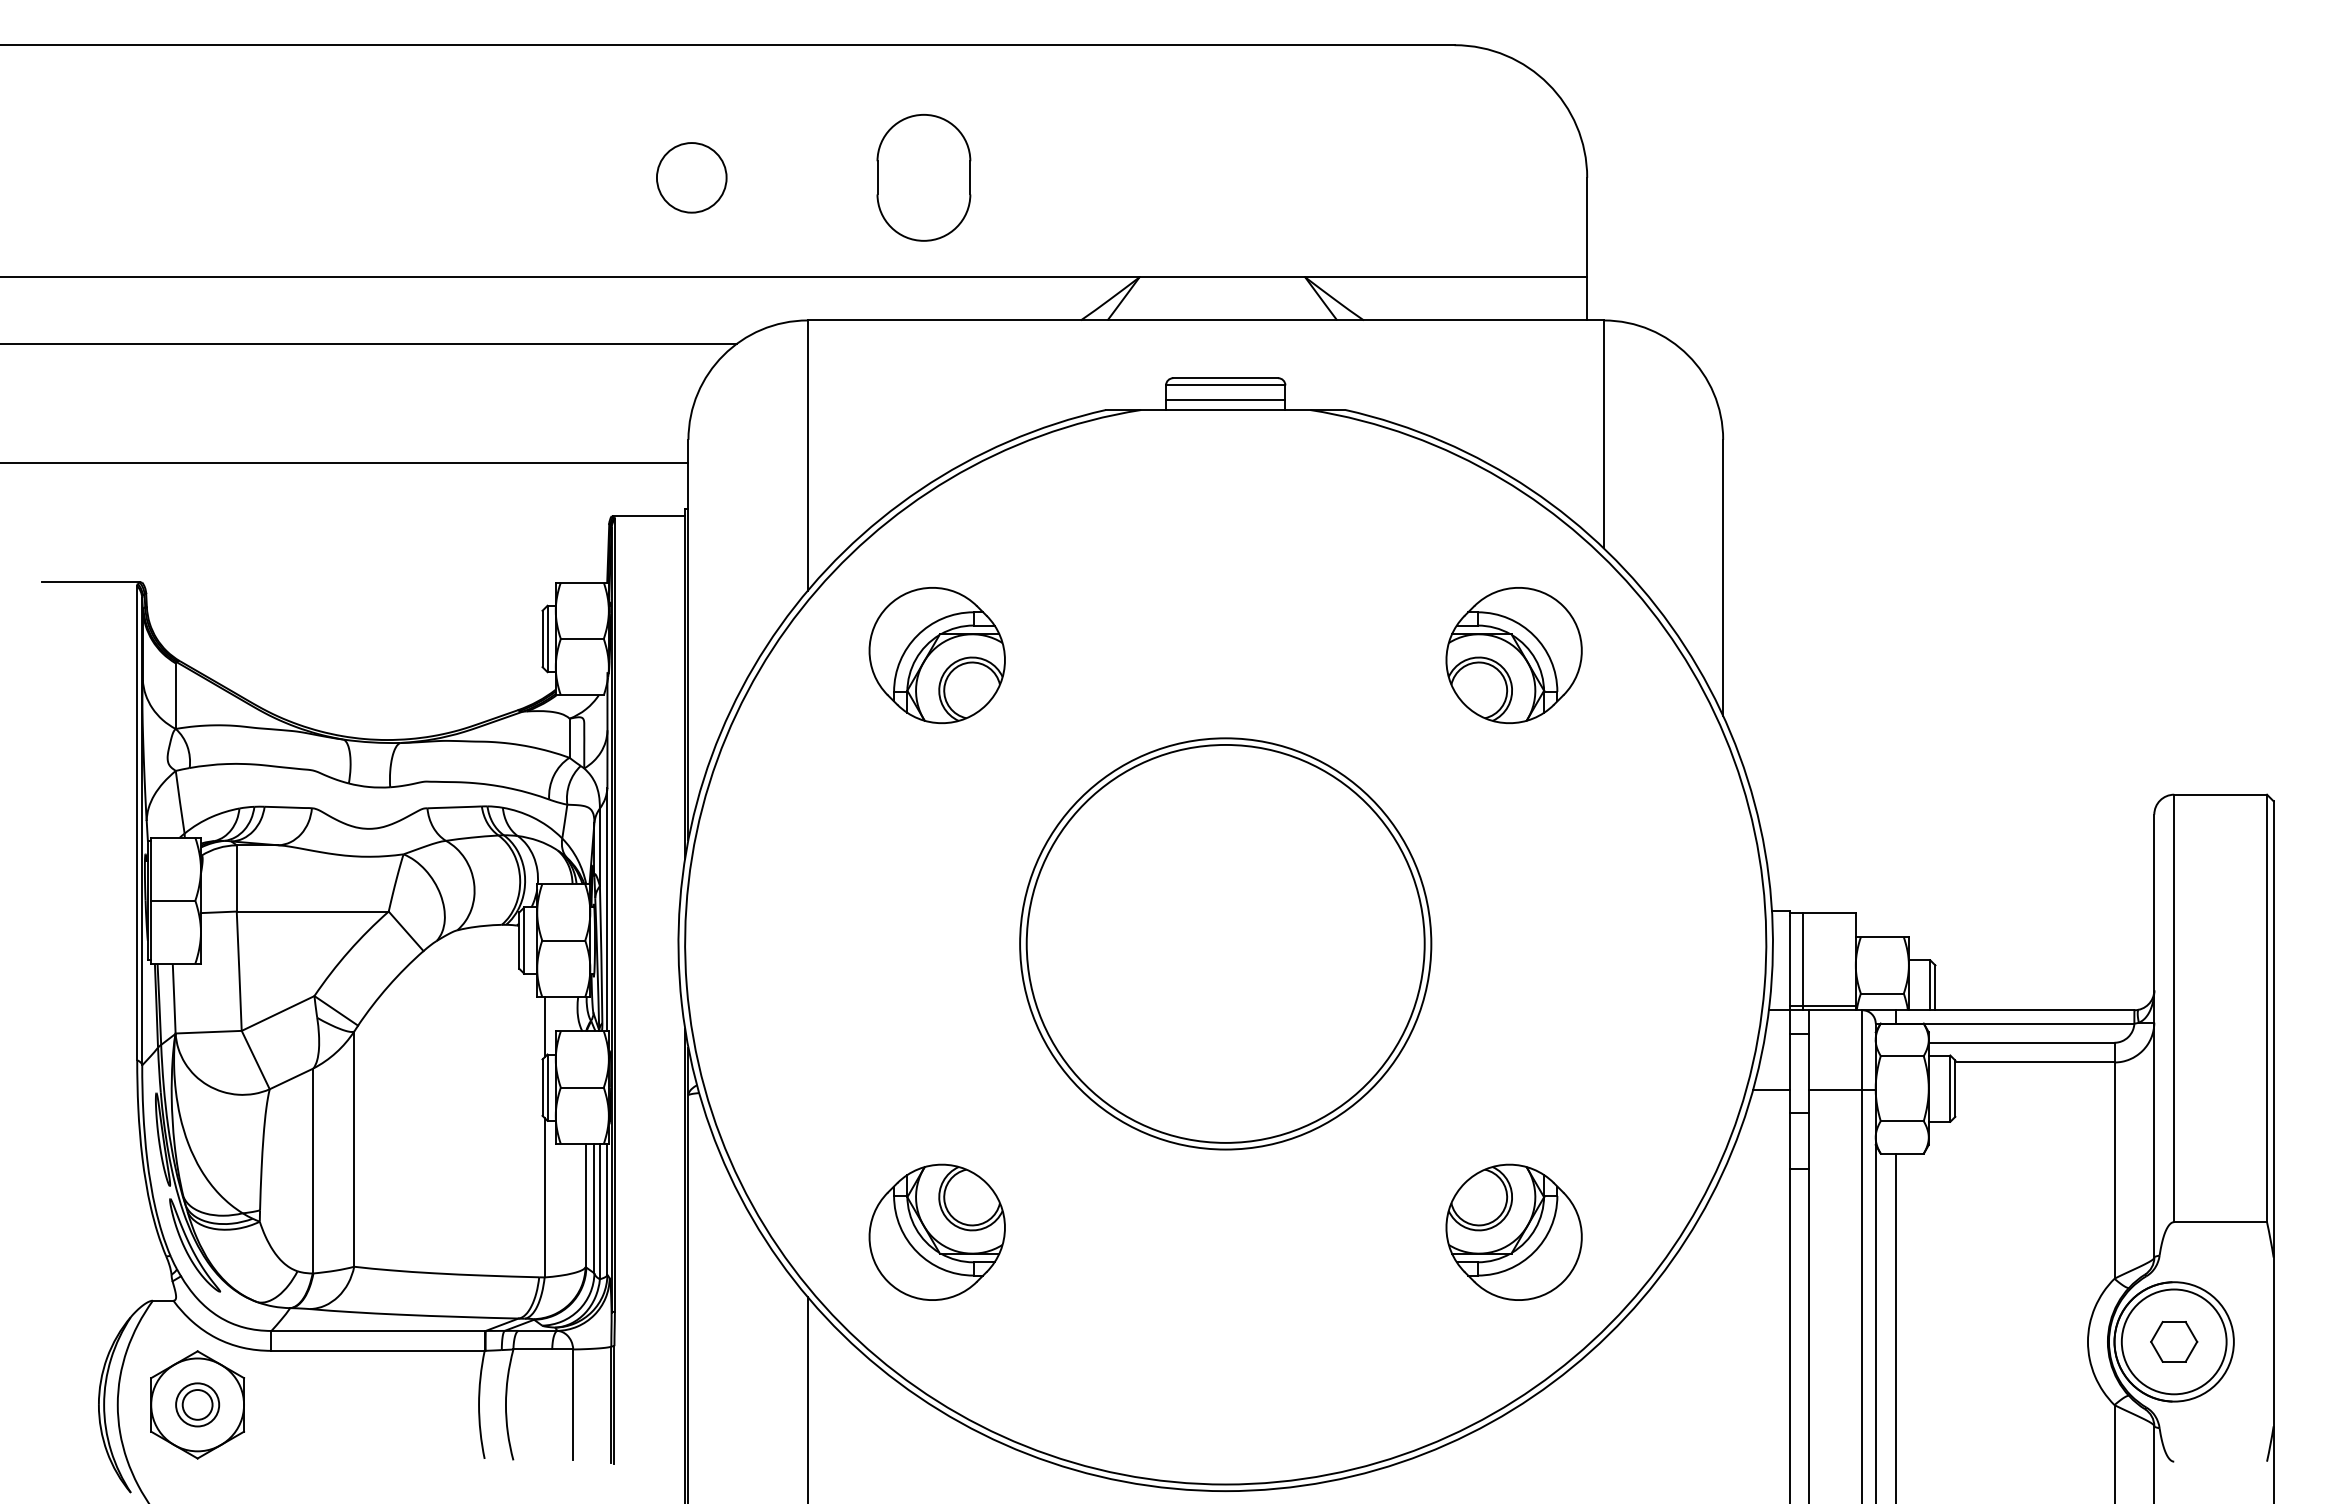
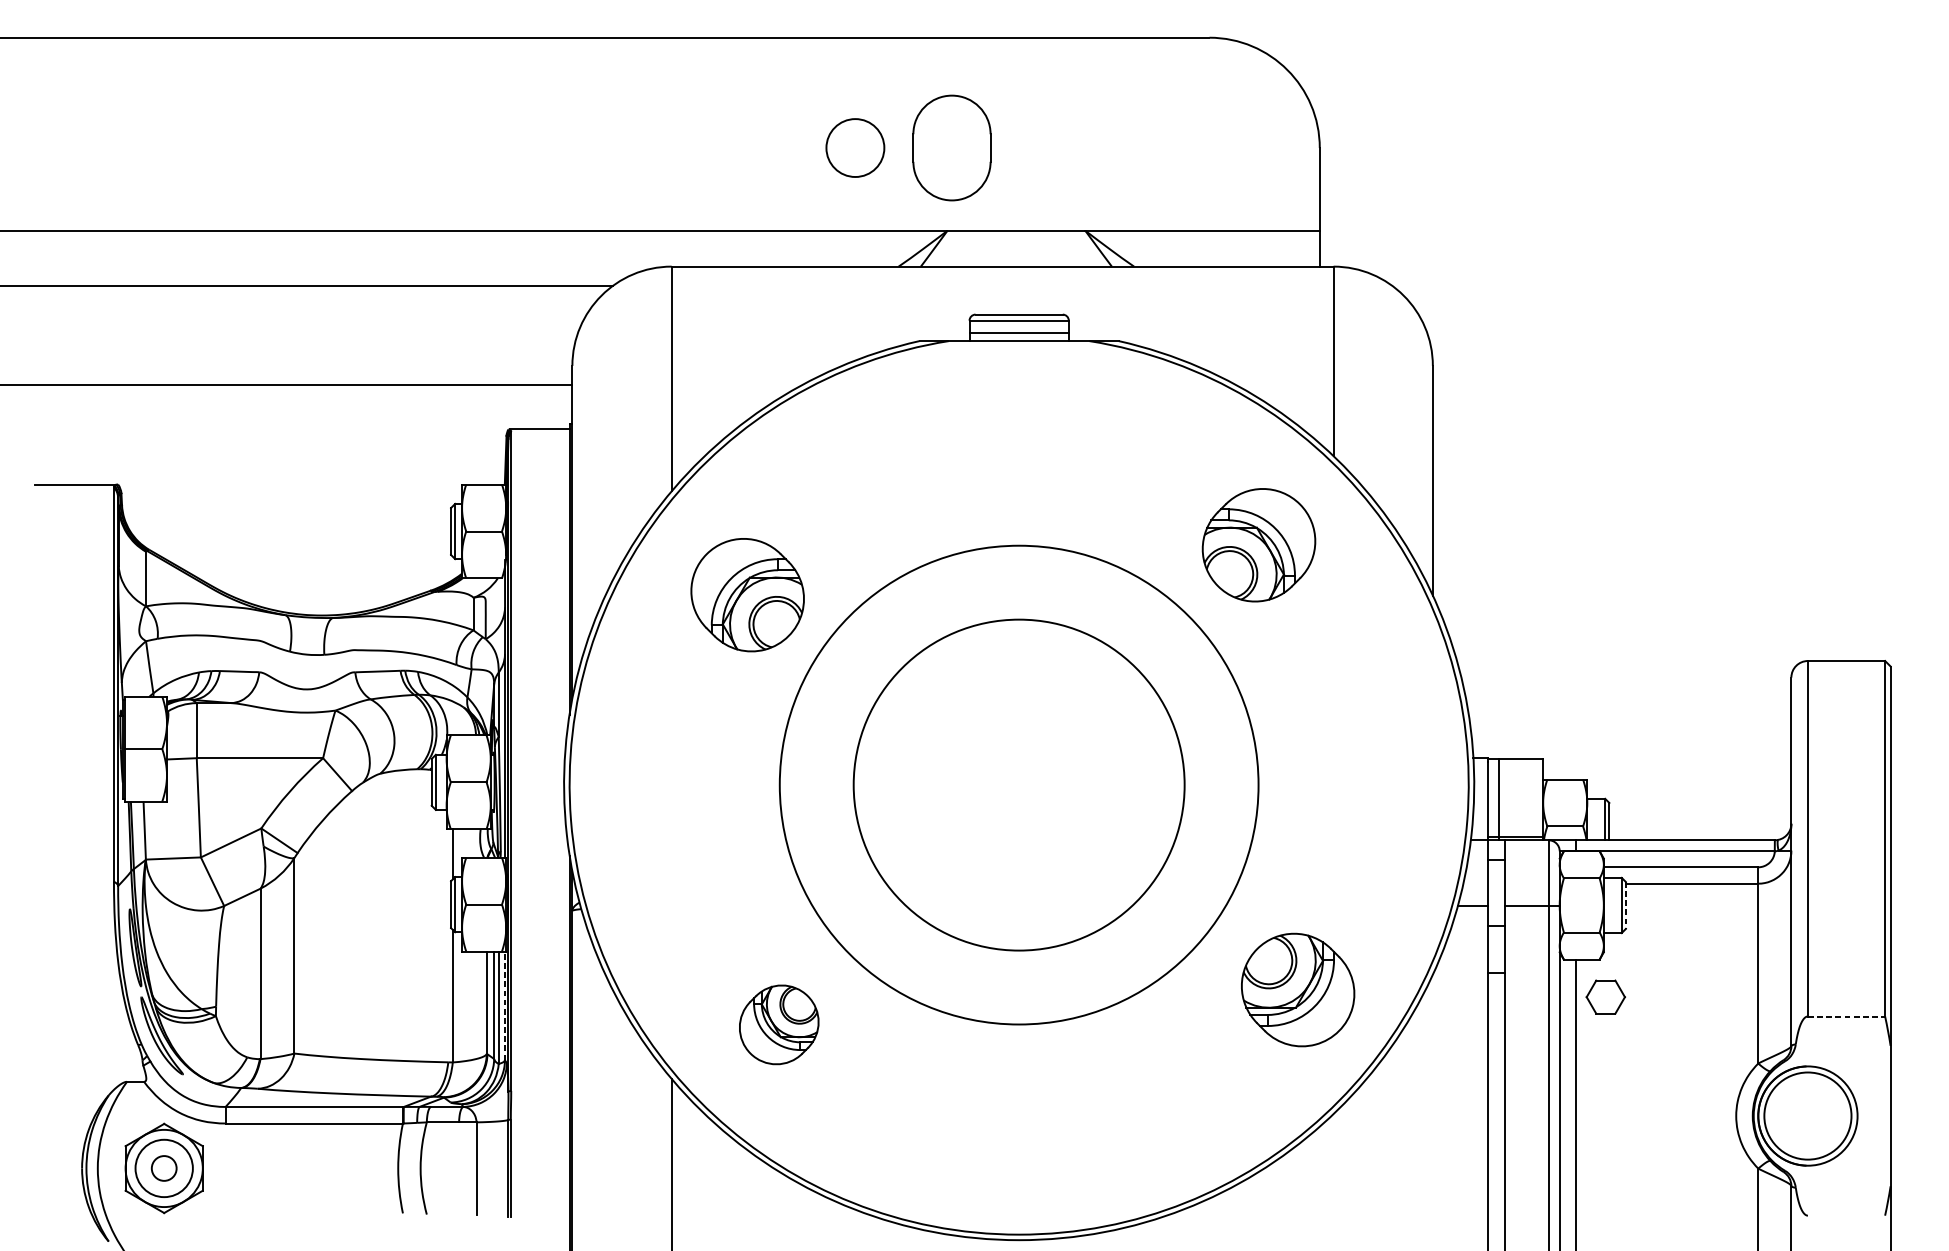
circle: (691, 177) -> (855, 147), moved
part: (923, 177) -> (951, 147), moved
part: (936, 655) -> (747, 595), moved
circle: (1225, 943) -> (1018, 784), size x1.4
line: (1955, 1089) -> (1626, 906), solid -> dashed
line: (607, 1208) -> (505, 1005), solid -> dashed
line: (2221, 1222) -> (1847, 1016), solid -> dashed
part: (936, 1231) -> (778, 1024), size x0.7
part: (1513, 1231) -> (1297, 989), moved
part: (2174, 1341) -> (1606, 996), moved
circle: (197, 1404) -> (164, 1168), size x1.6

